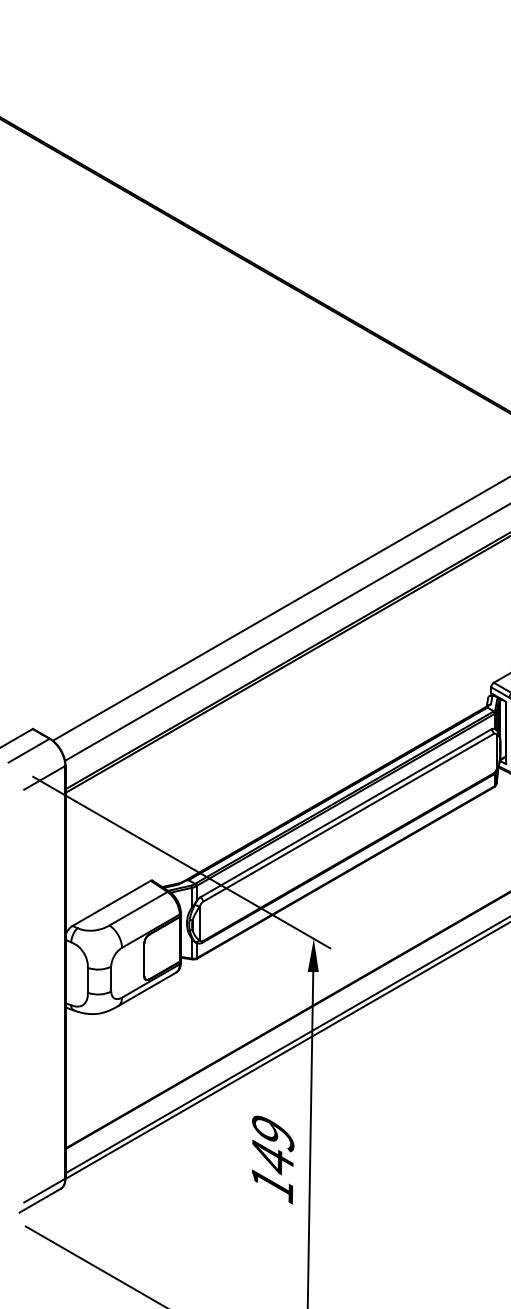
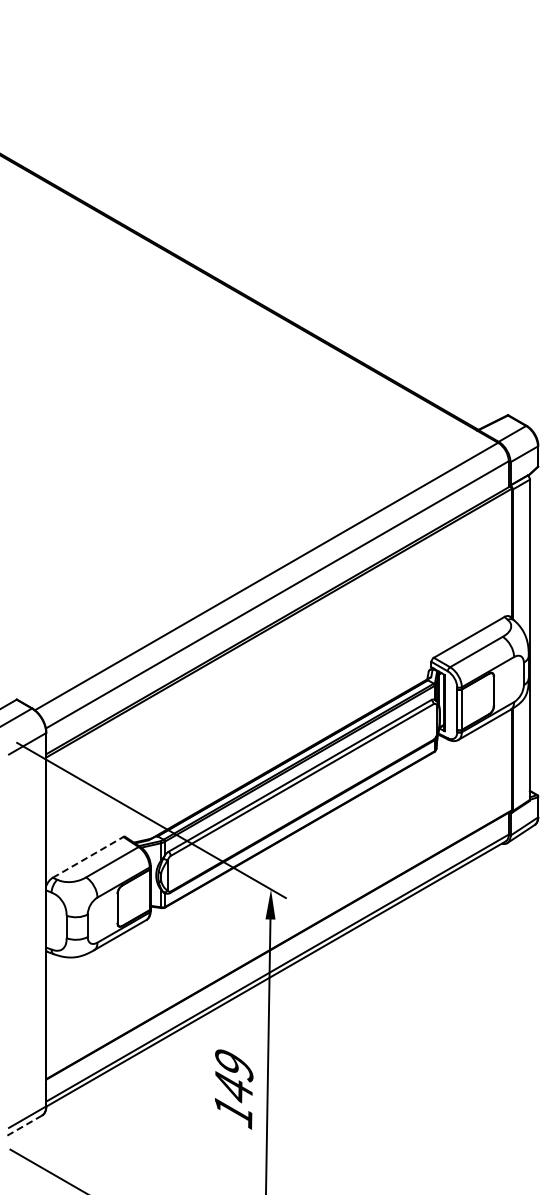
line: (112, 903) -> (88, 857), solid -> dashed
line: (40, 1200) -> (23, 1126), solid -> dashed

